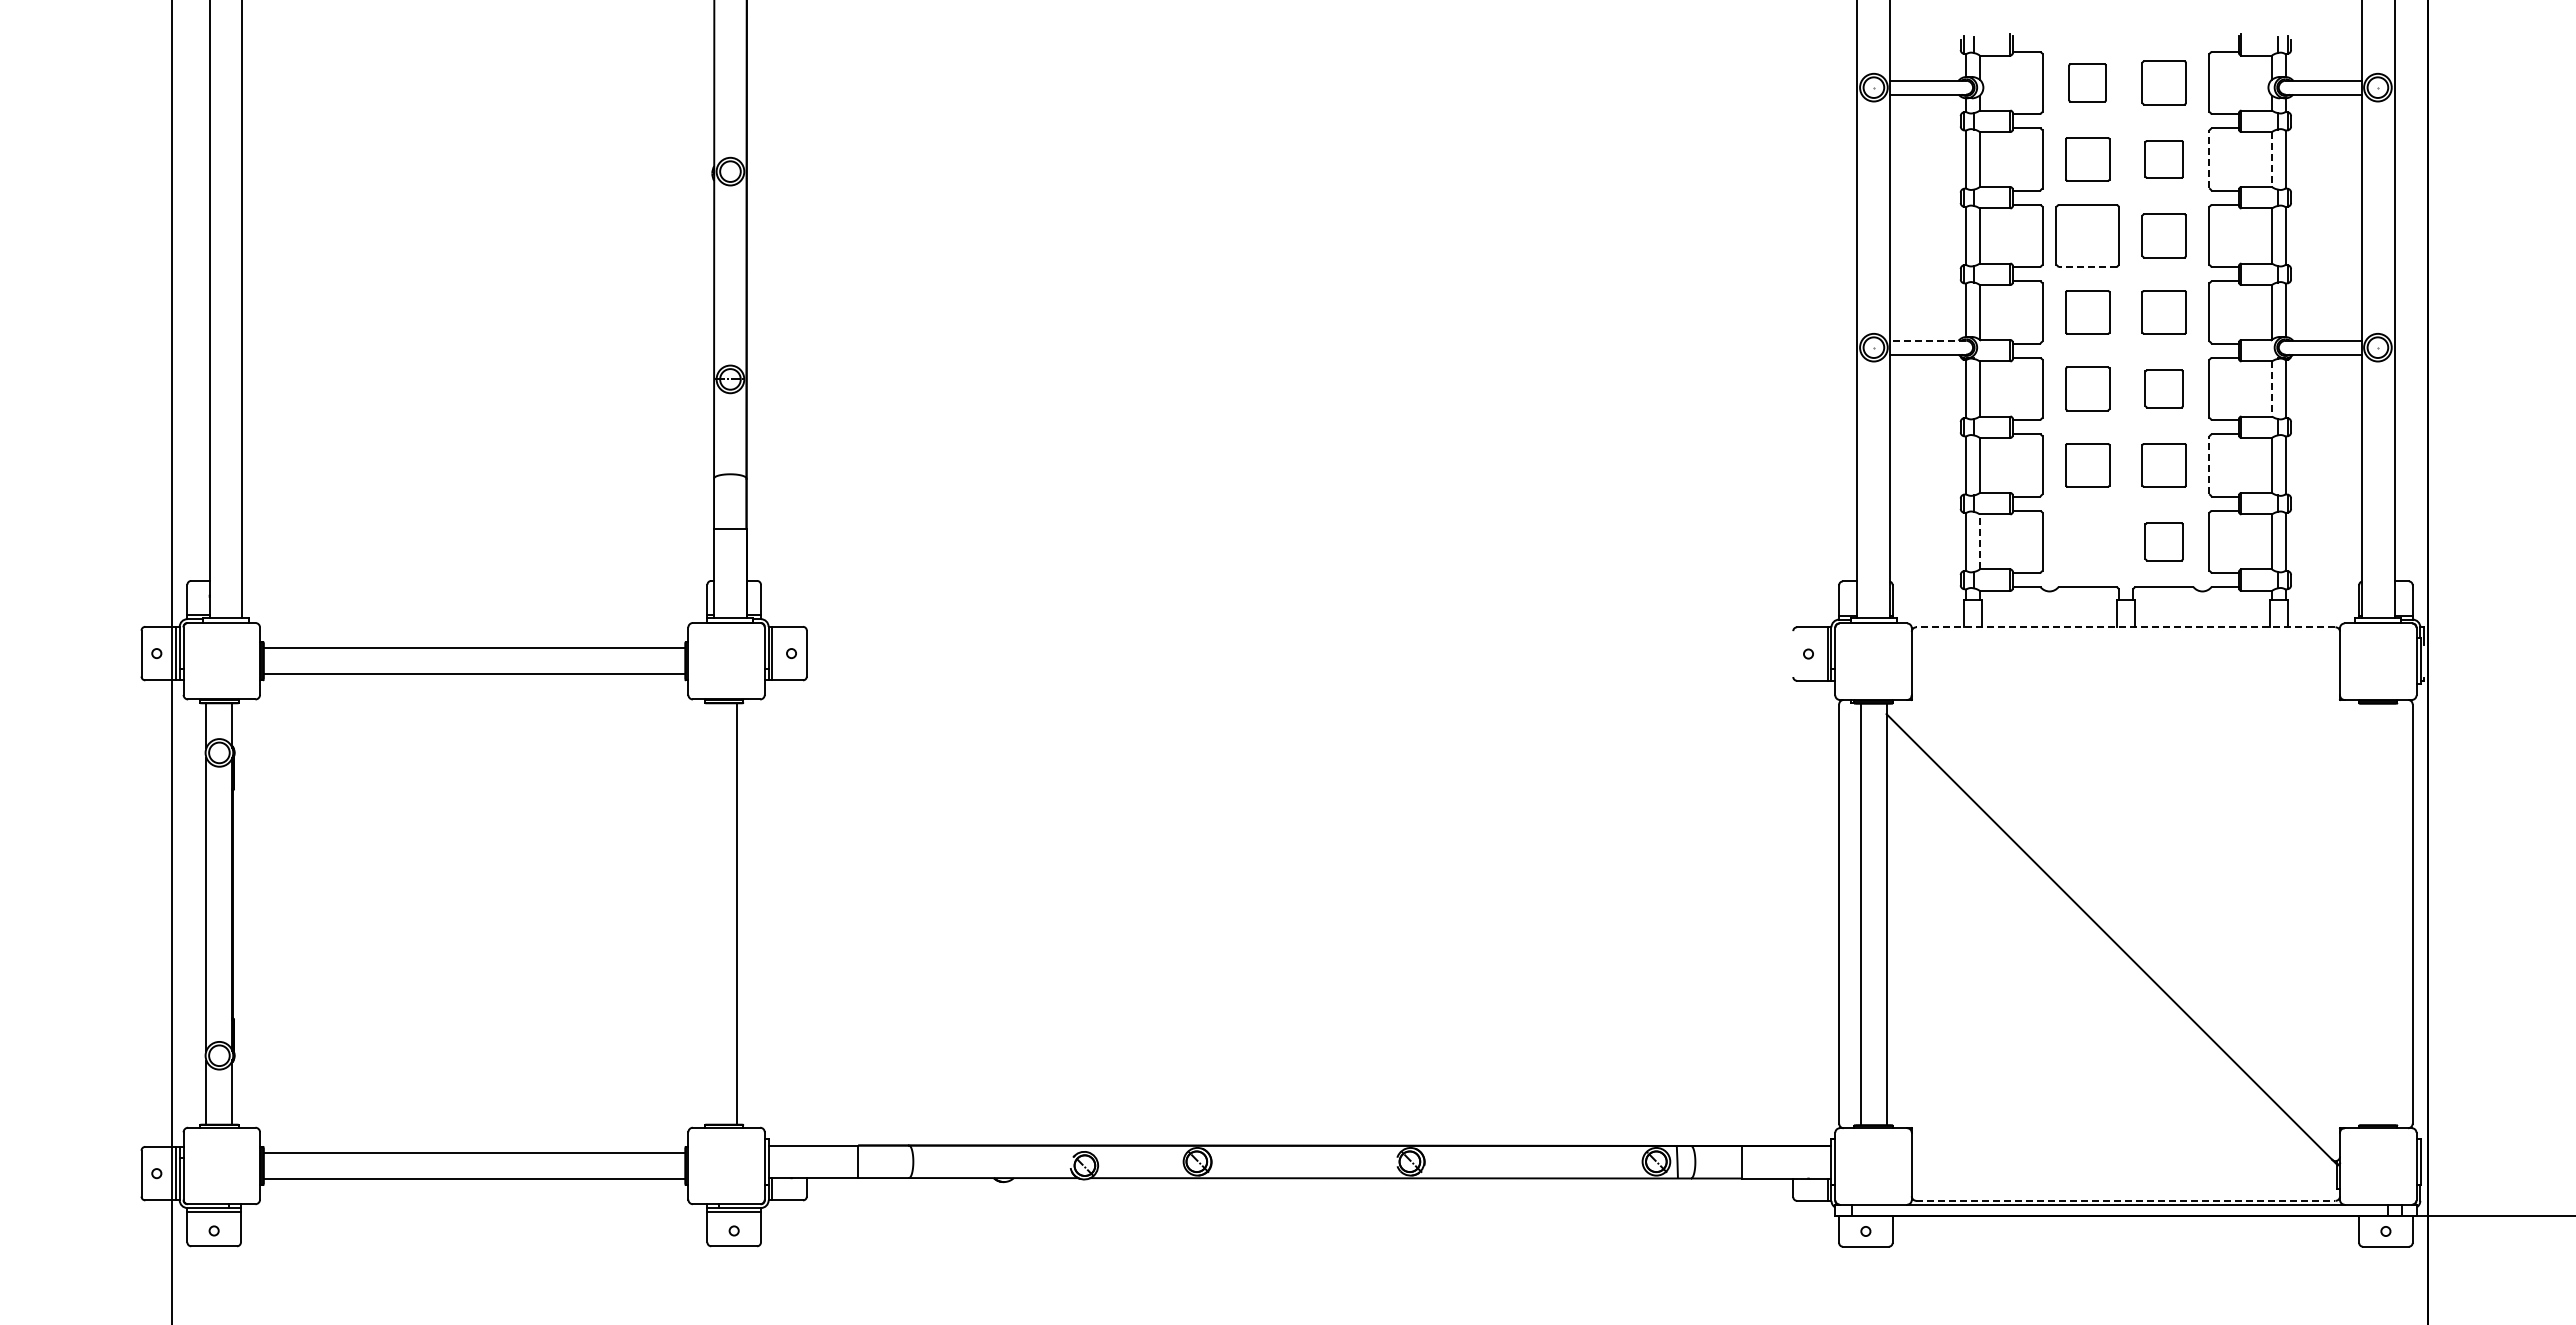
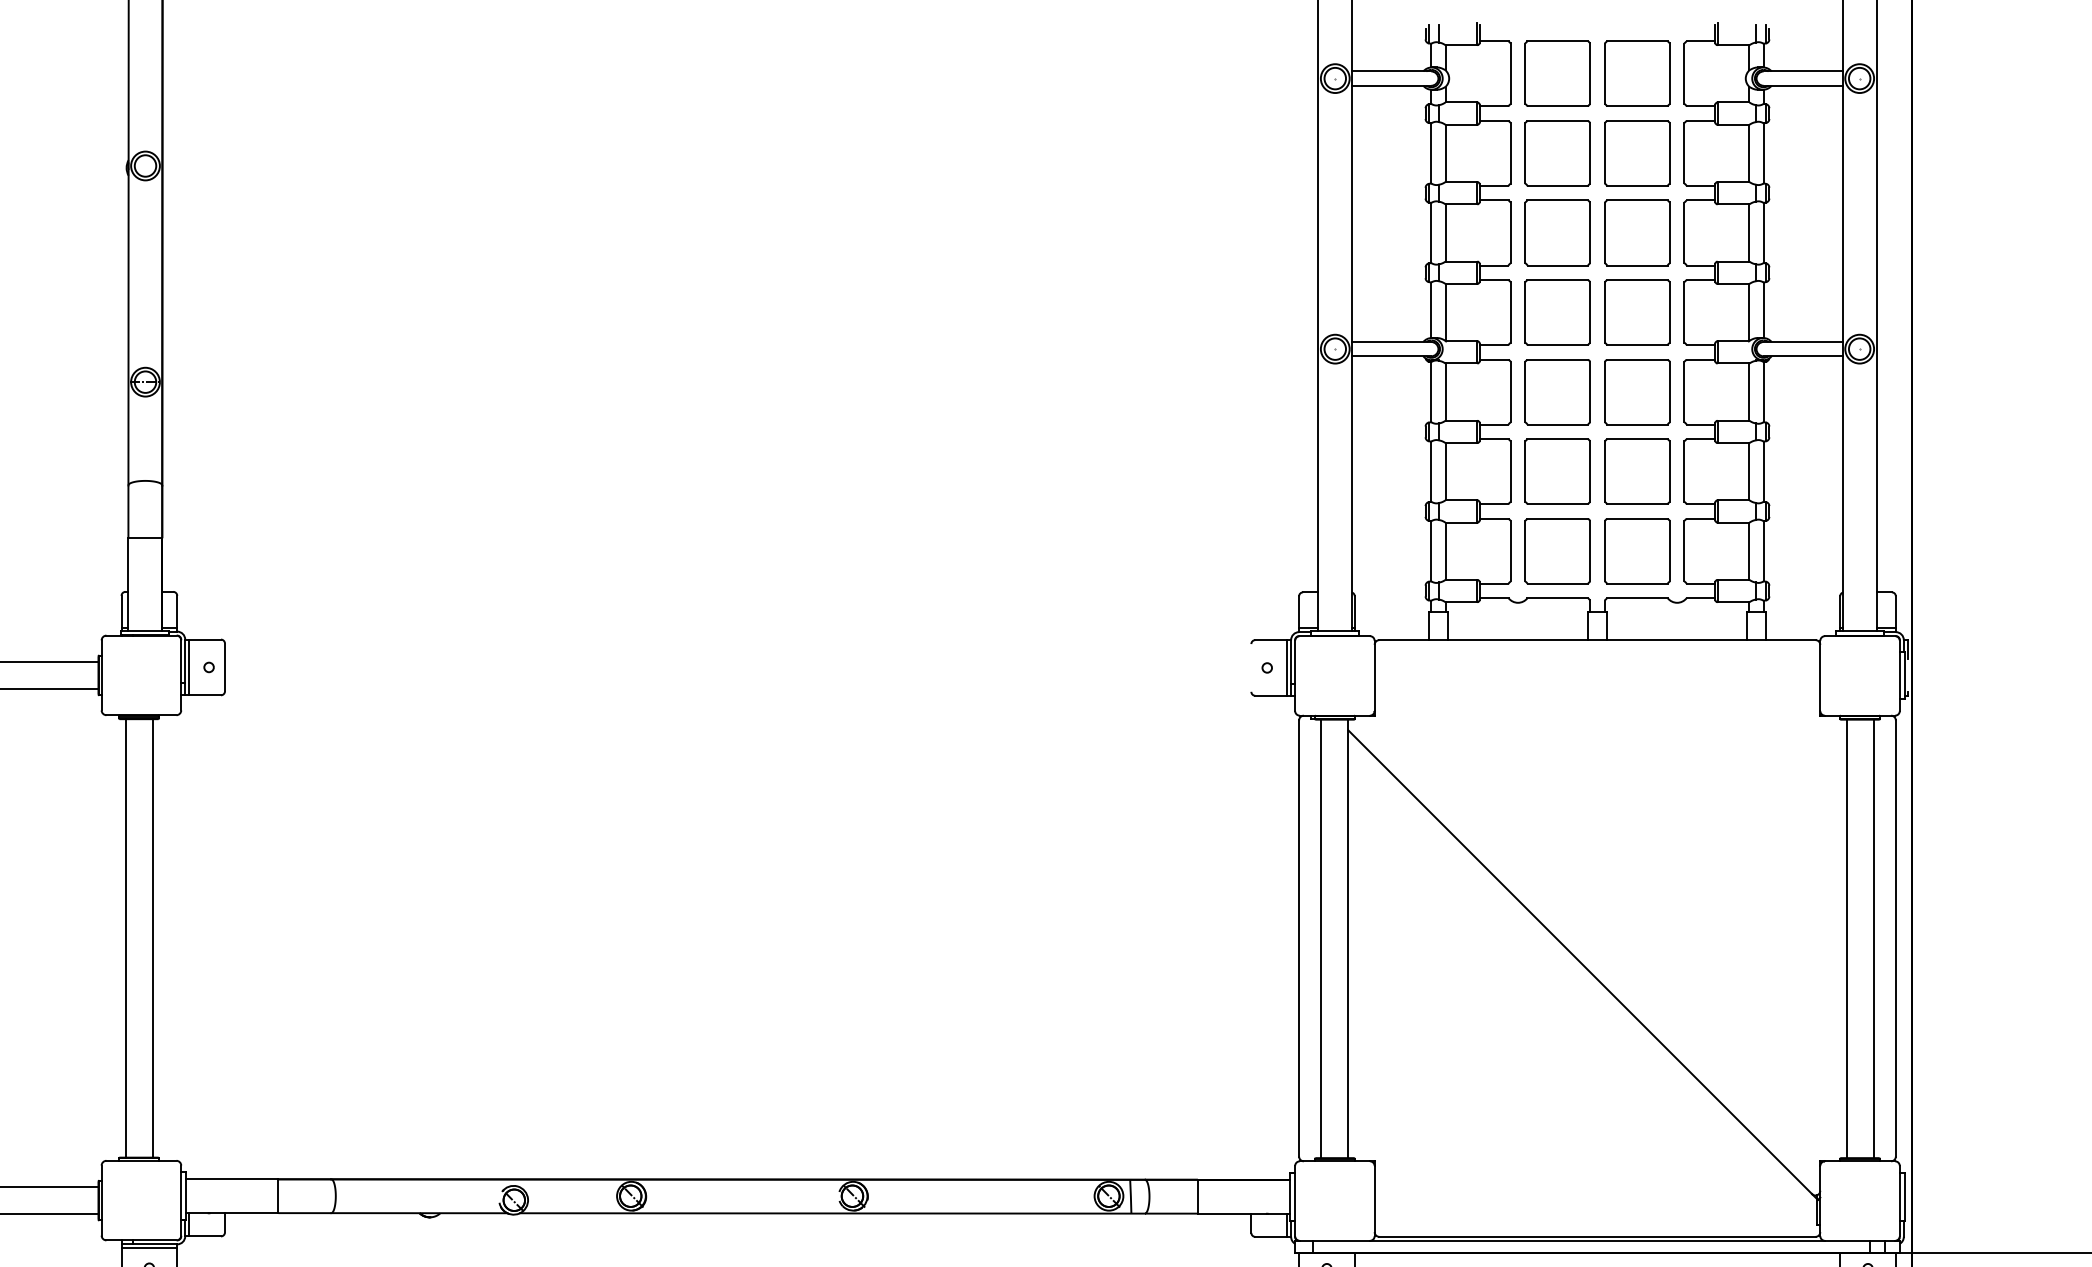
part: (2087, 82) -> (1557, 73), size x1.67
part: (2164, 82) -> (1637, 73), size x1.43
part: (2087, 159) -> (1557, 153), size x1.43
part: (2164, 159) -> (1637, 153), size x1.67
line: (2209, 159) -> (1684, 153), dashed -> solid
line: (2271, 159) -> (1748, 153), dashed -> solid
part: (2164, 235) -> (1637, 232), size x1.43
line: (2087, 267) -> (1557, 265), dashed -> solid
part: (2087, 312) -> (1557, 312), size x1.43
part: (2164, 312) -> (1637, 312), size x1.43
line: (1927, 340) -> (1391, 341), dashed -> solid
part: (2087, 388) -> (1557, 391), size x1.43
part: (2164, 388) -> (1637, 391), size x1.67
line: (2271, 388) -> (1748, 391), dashed -> solid
part: (2087, 465) -> (1557, 471), size x1.43
part: (2164, 465) -> (1637, 471), size x1.43
line: (2209, 465) -> (1684, 471), dashed -> solid
line: (1979, 541) -> (1445, 550), dashed -> solid
part: (2087, 541) -> (1557, 550), added
part: (2164, 541) -> (1637, 550), size x1.67
line: (2125, 627) -> (1597, 640), dashed -> solid
line: (711, 913) -> (125, 937), added
line: (2365, 914) -> (1846, 938), added
line: (2391, 914) -> (1873, 938), added
line: (2125, 1200) -> (1597, 1236), dashed -> solid

